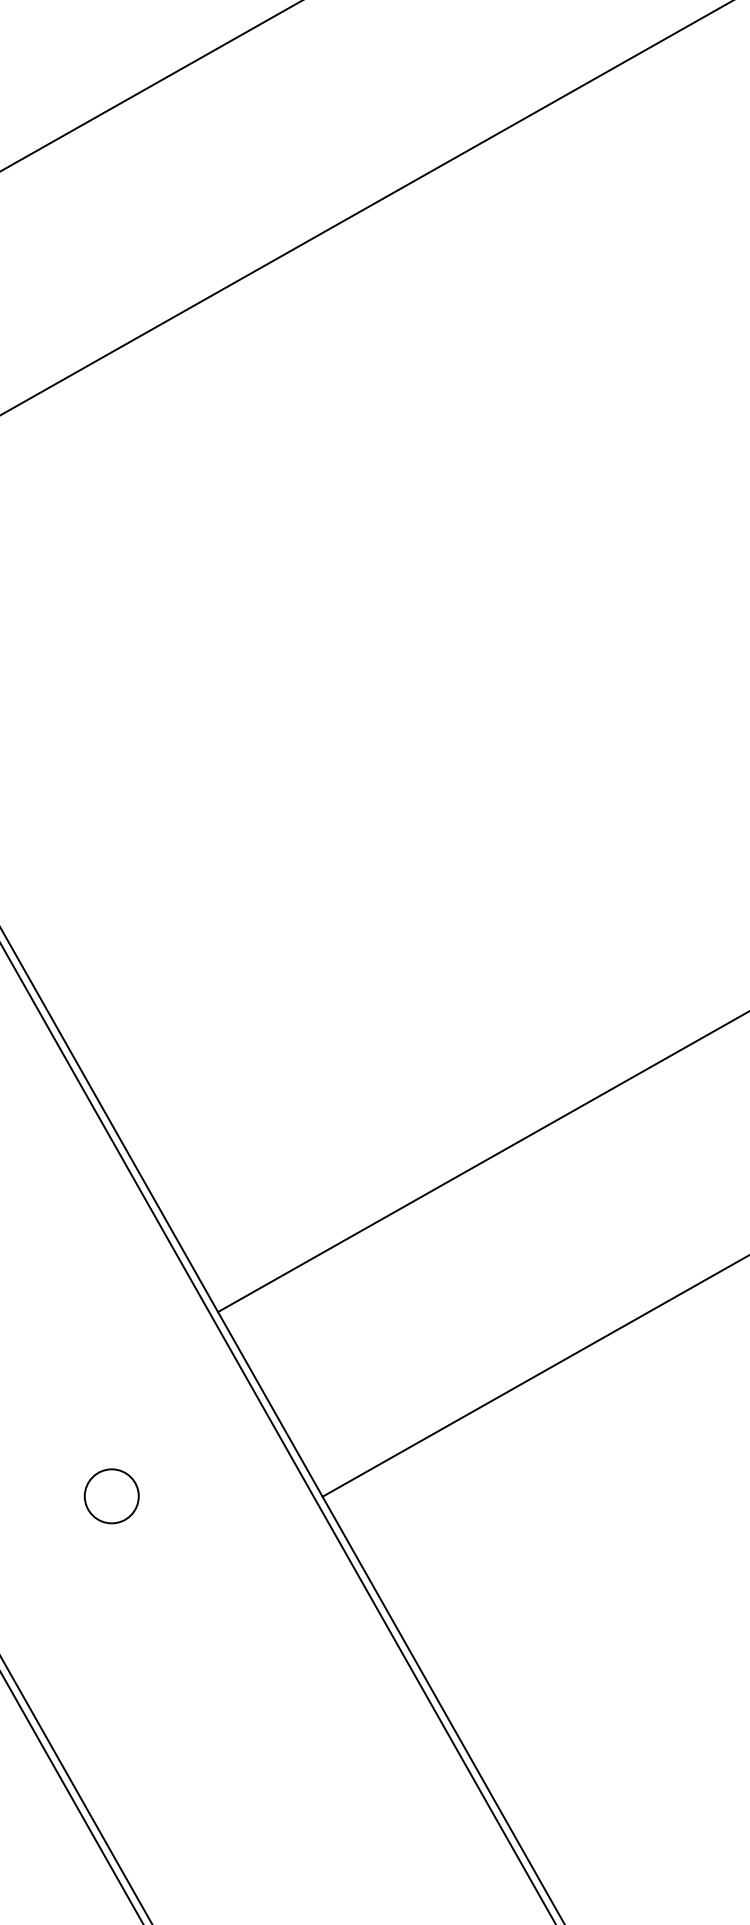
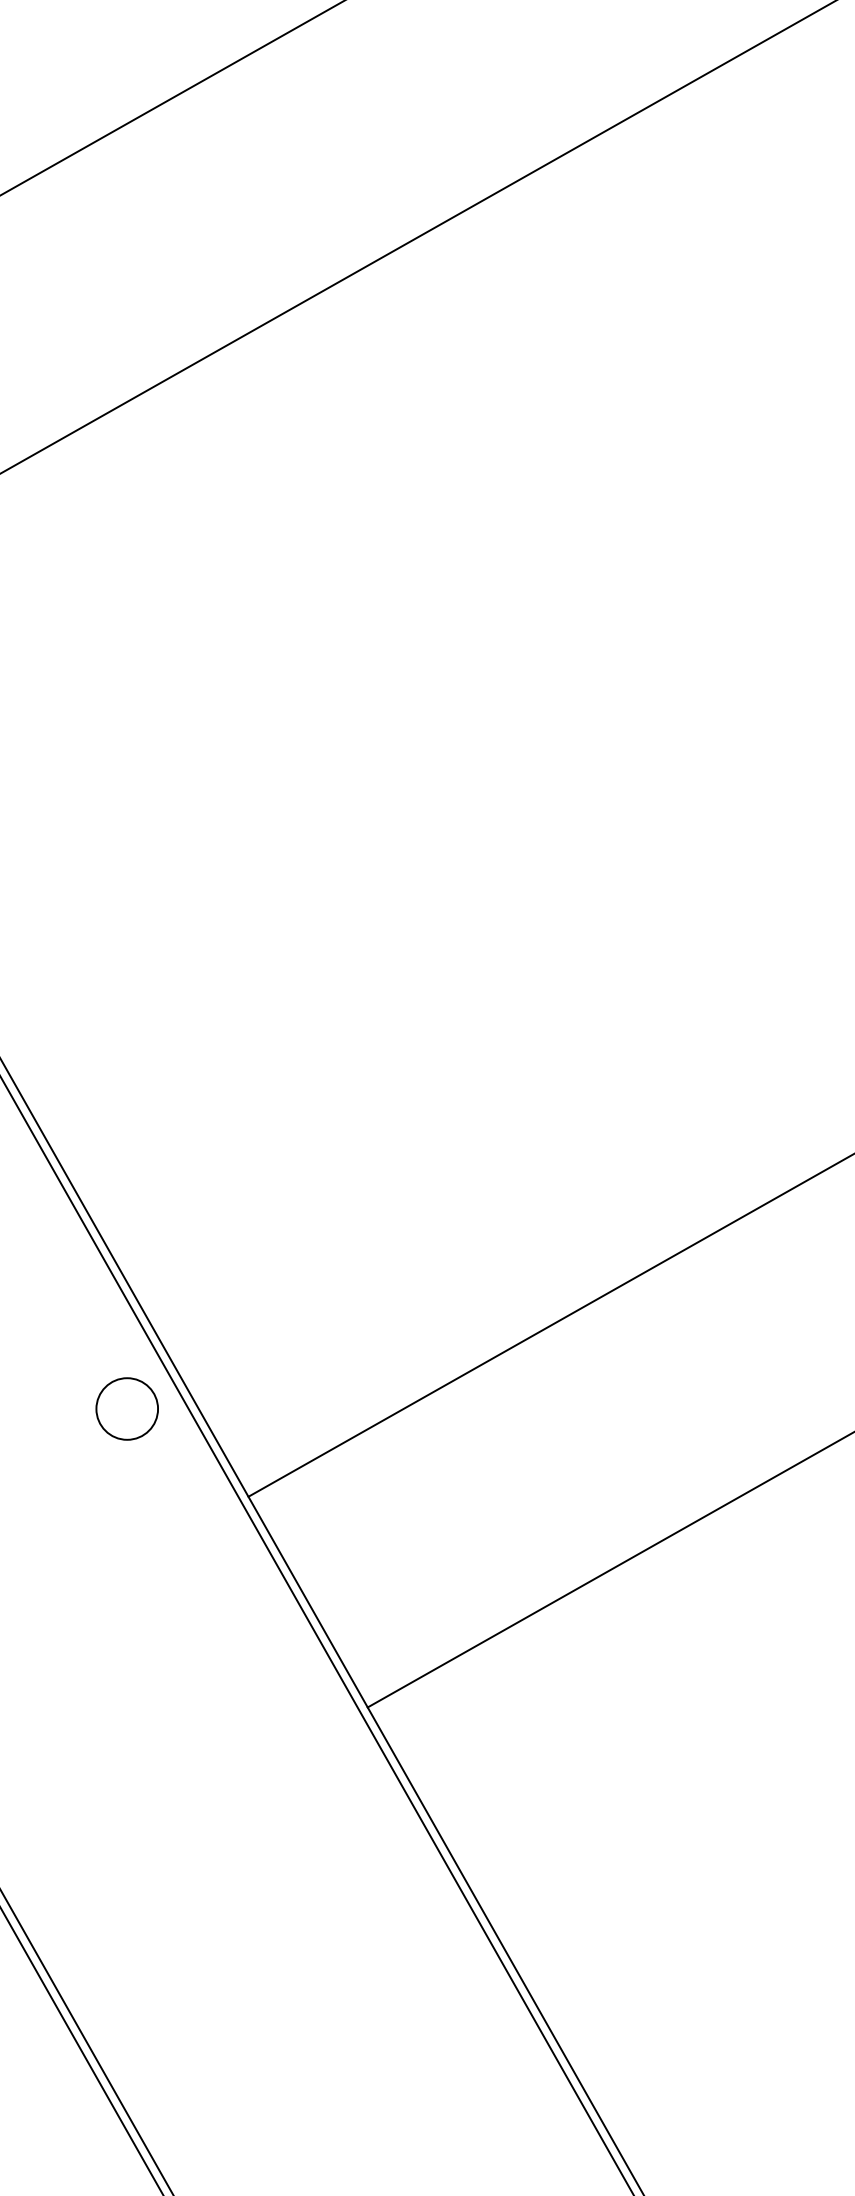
circle: (111, 1495) -> (126, 1408), moved

